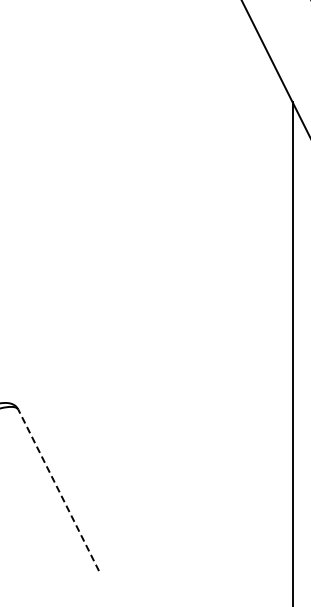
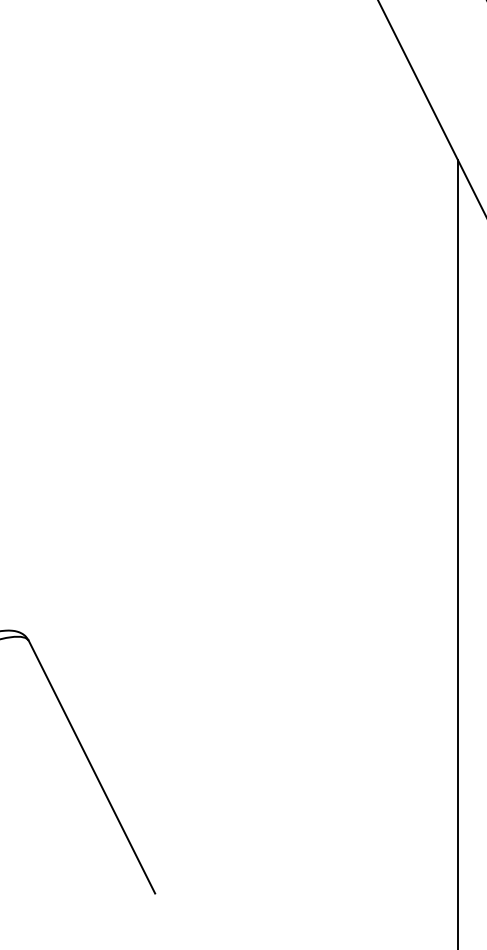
line: (58, 489) -> (91, 765), dashed -> solid

